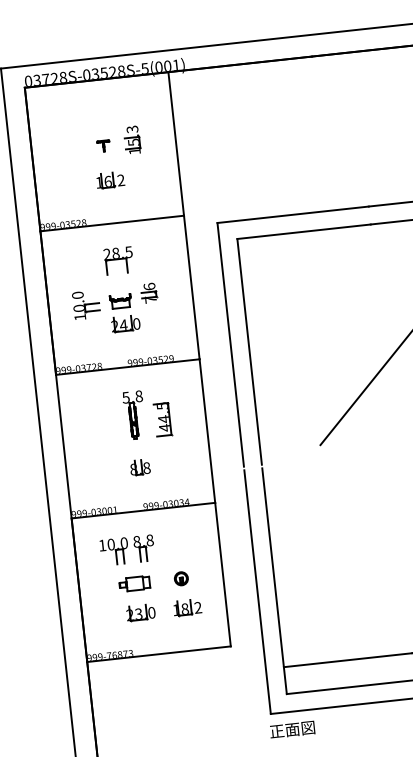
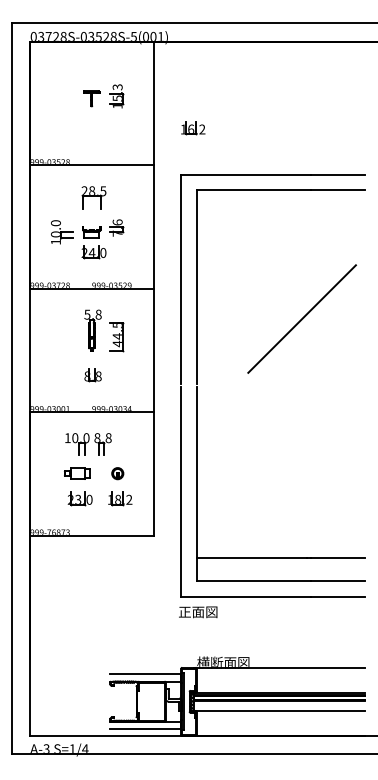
part: (103, 145) -> (91, 98), size x1.6
part: (110, 180) -> (193, 128), moved
part: (127, 550) -> (88, 444), moved

